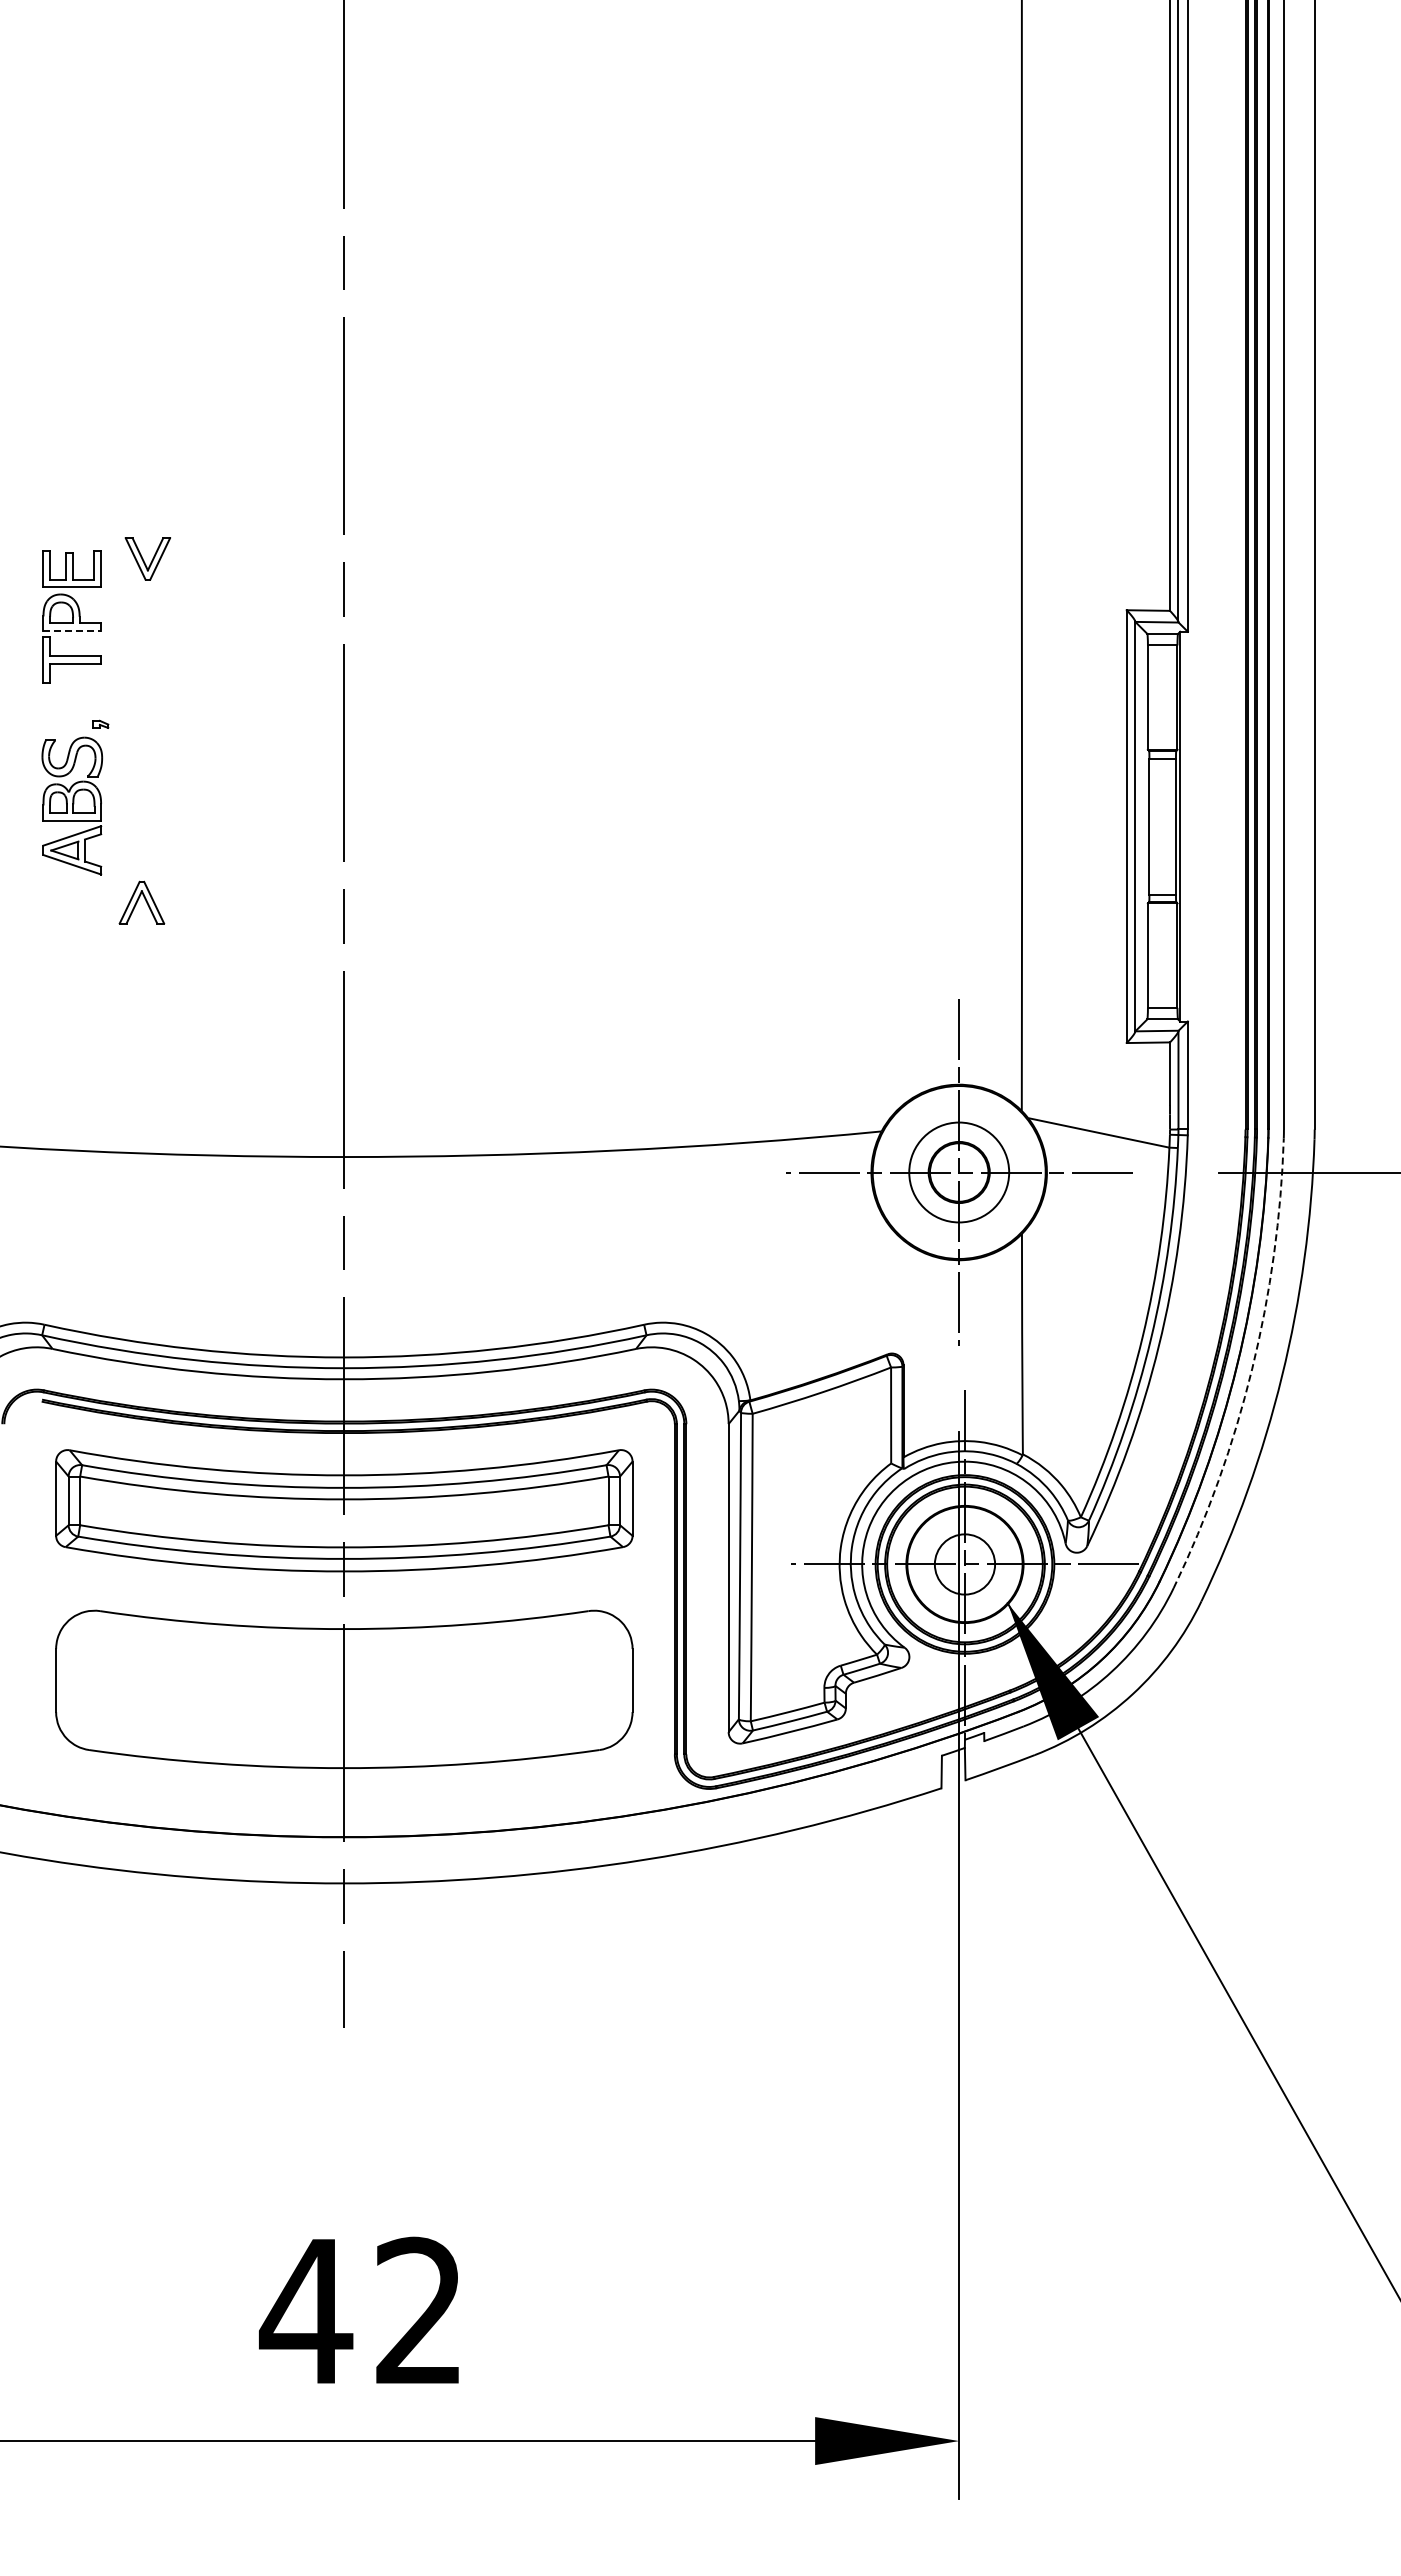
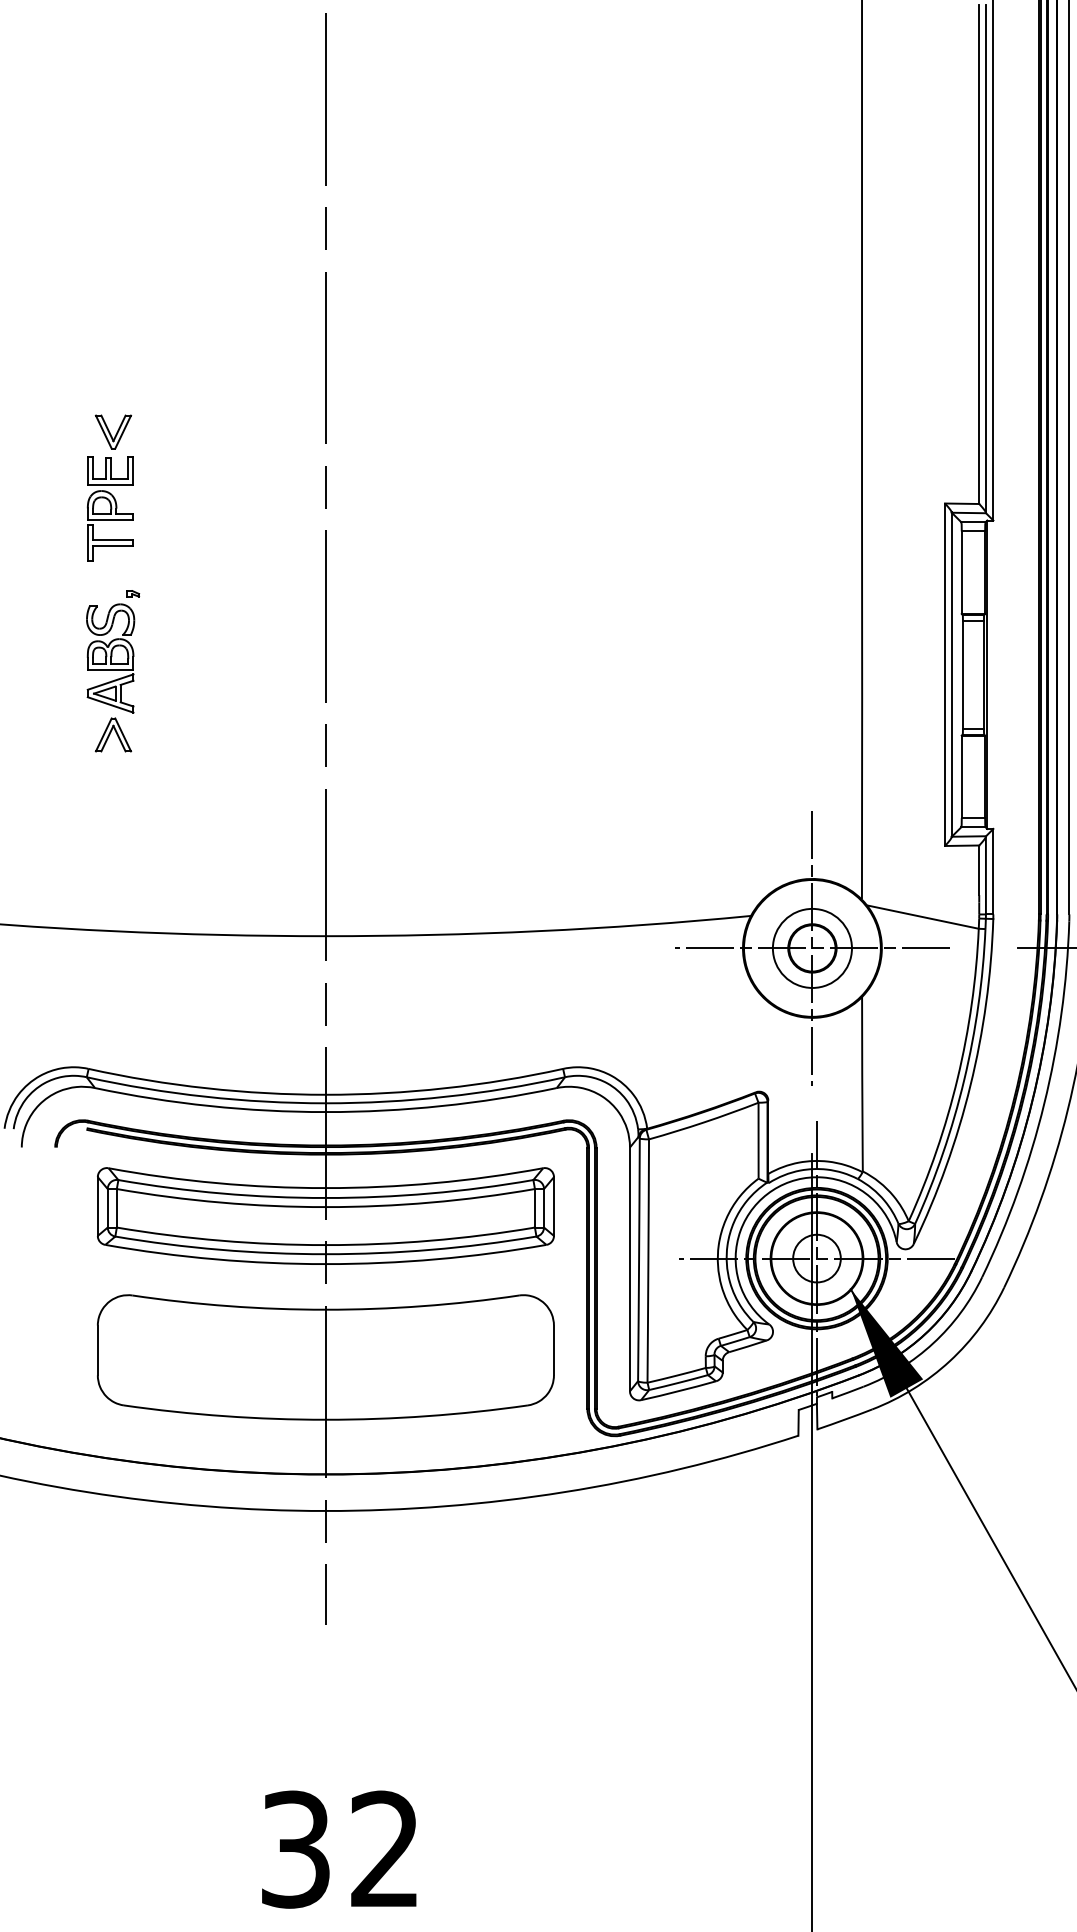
part: (147, 558) -> (113, 431), moved
line: (72, 630) -> (110, 519), dashed -> solid
part: (141, 902) -> (113, 734), moved
arc: (1252, 1368) -> (1044, 1103), dashed -> solid
text: (305, 2311) -> (295, 1849), 42 -> 32

